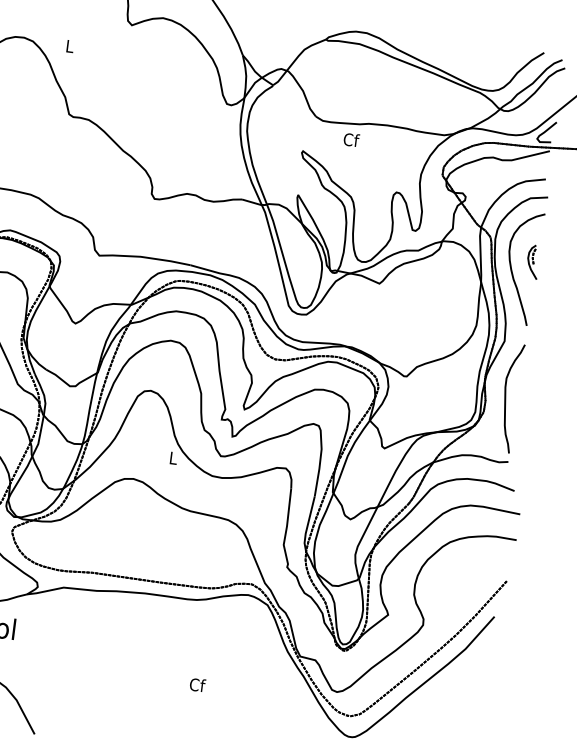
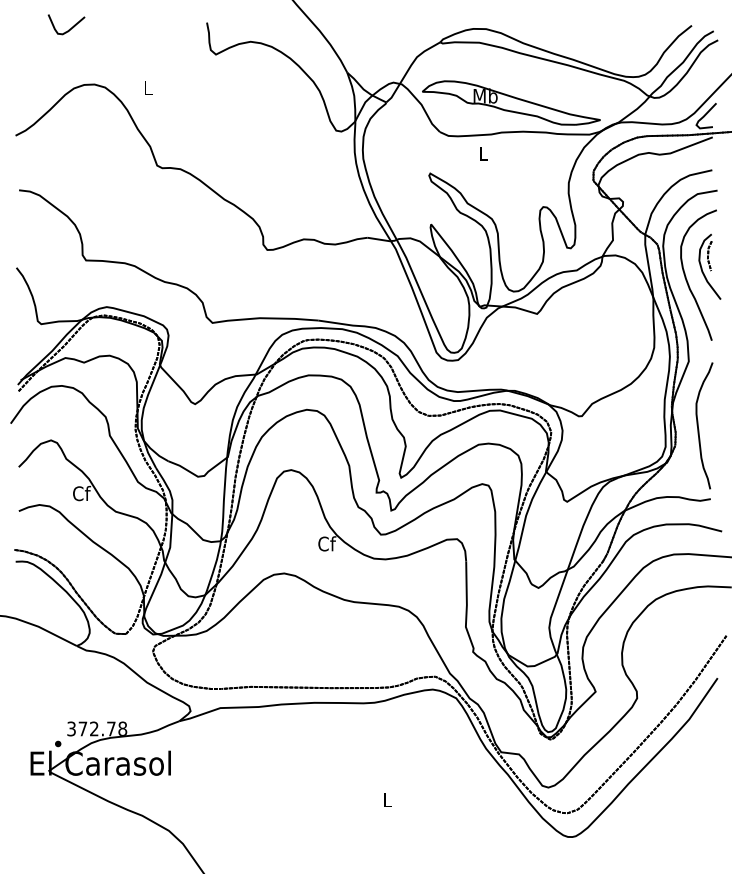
part: (380, 99) -> (511, 102), added
text: (351, 139) -> (484, 153), Cf -> L
part: (532, 261) -> (709, 266), size x1.67
text: (173, 457) -> (327, 543), L -> Cf
text: (198, 684) -> (388, 799), Cf -> L

